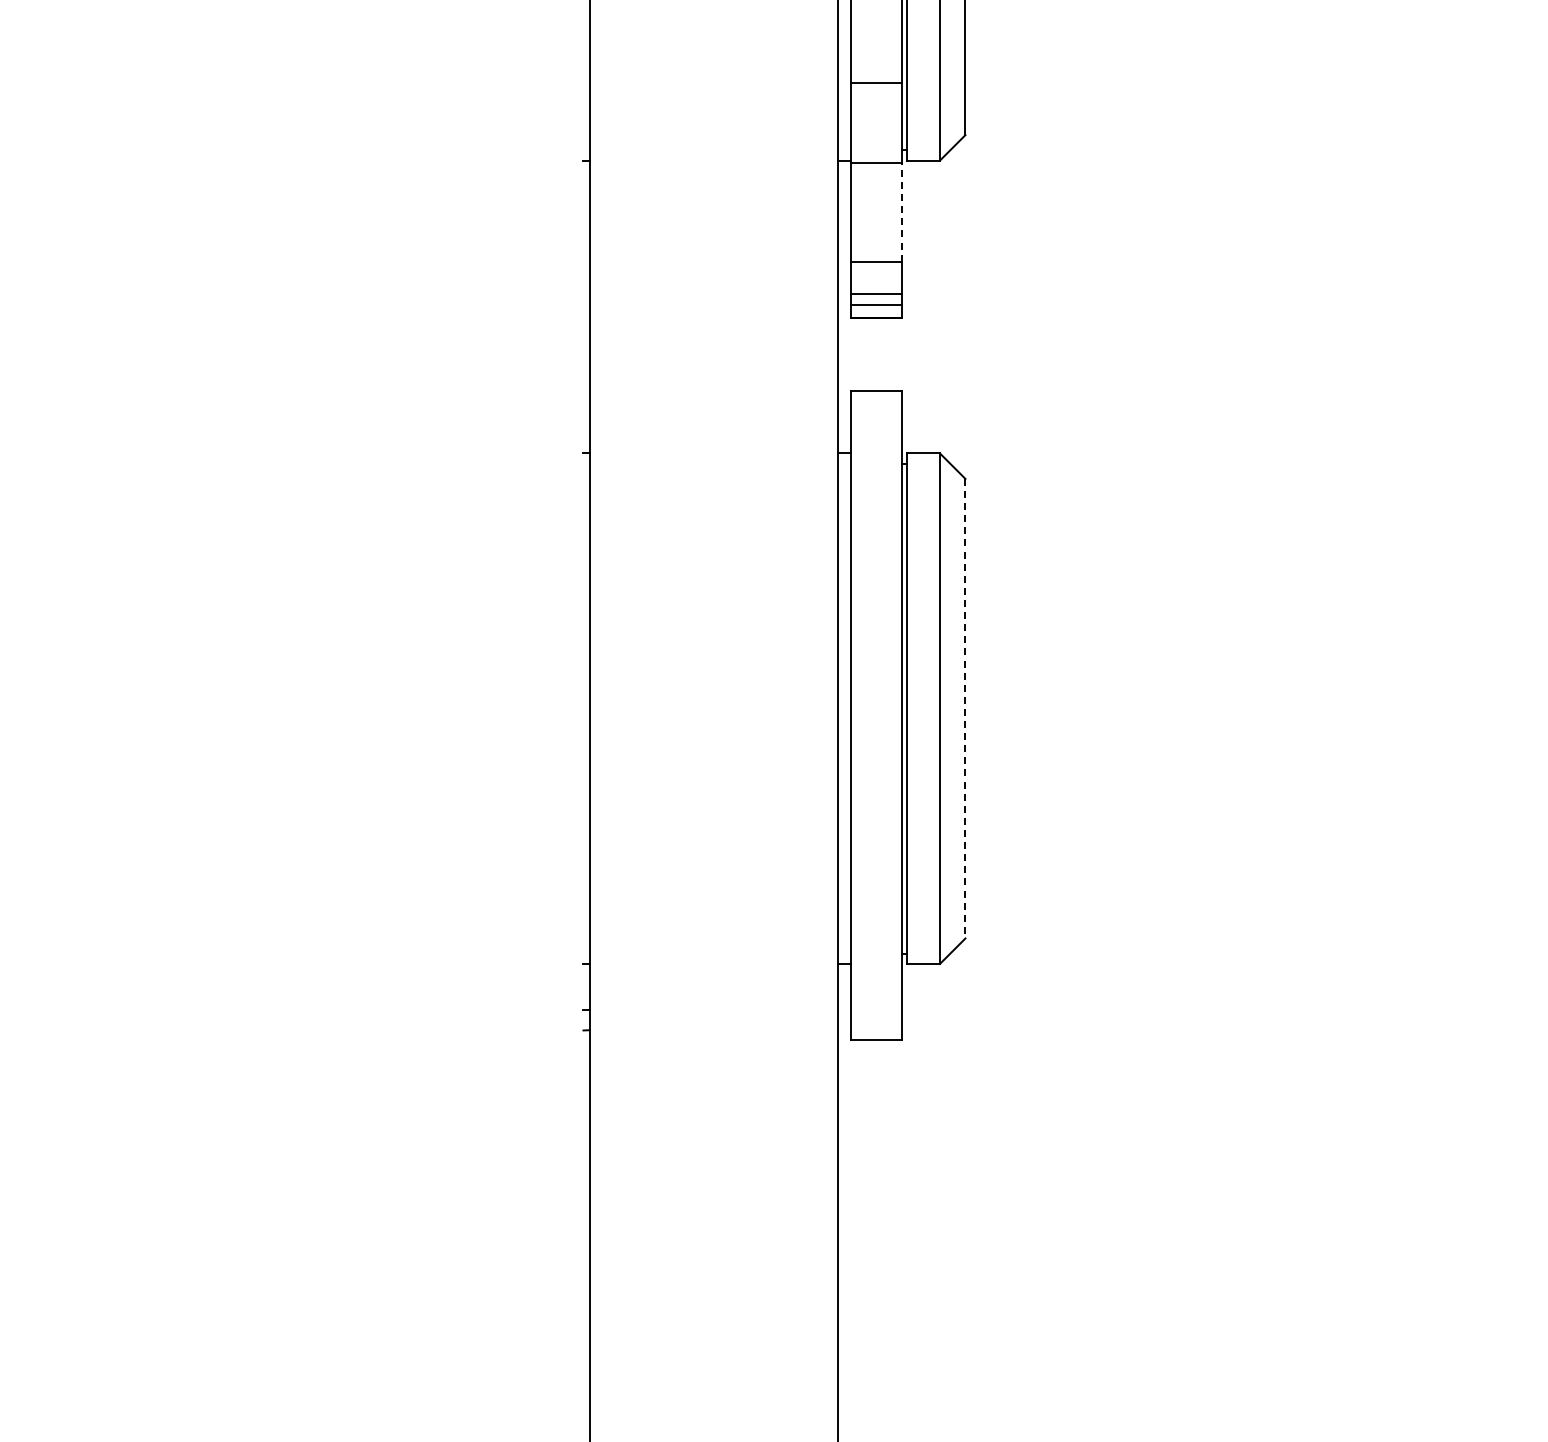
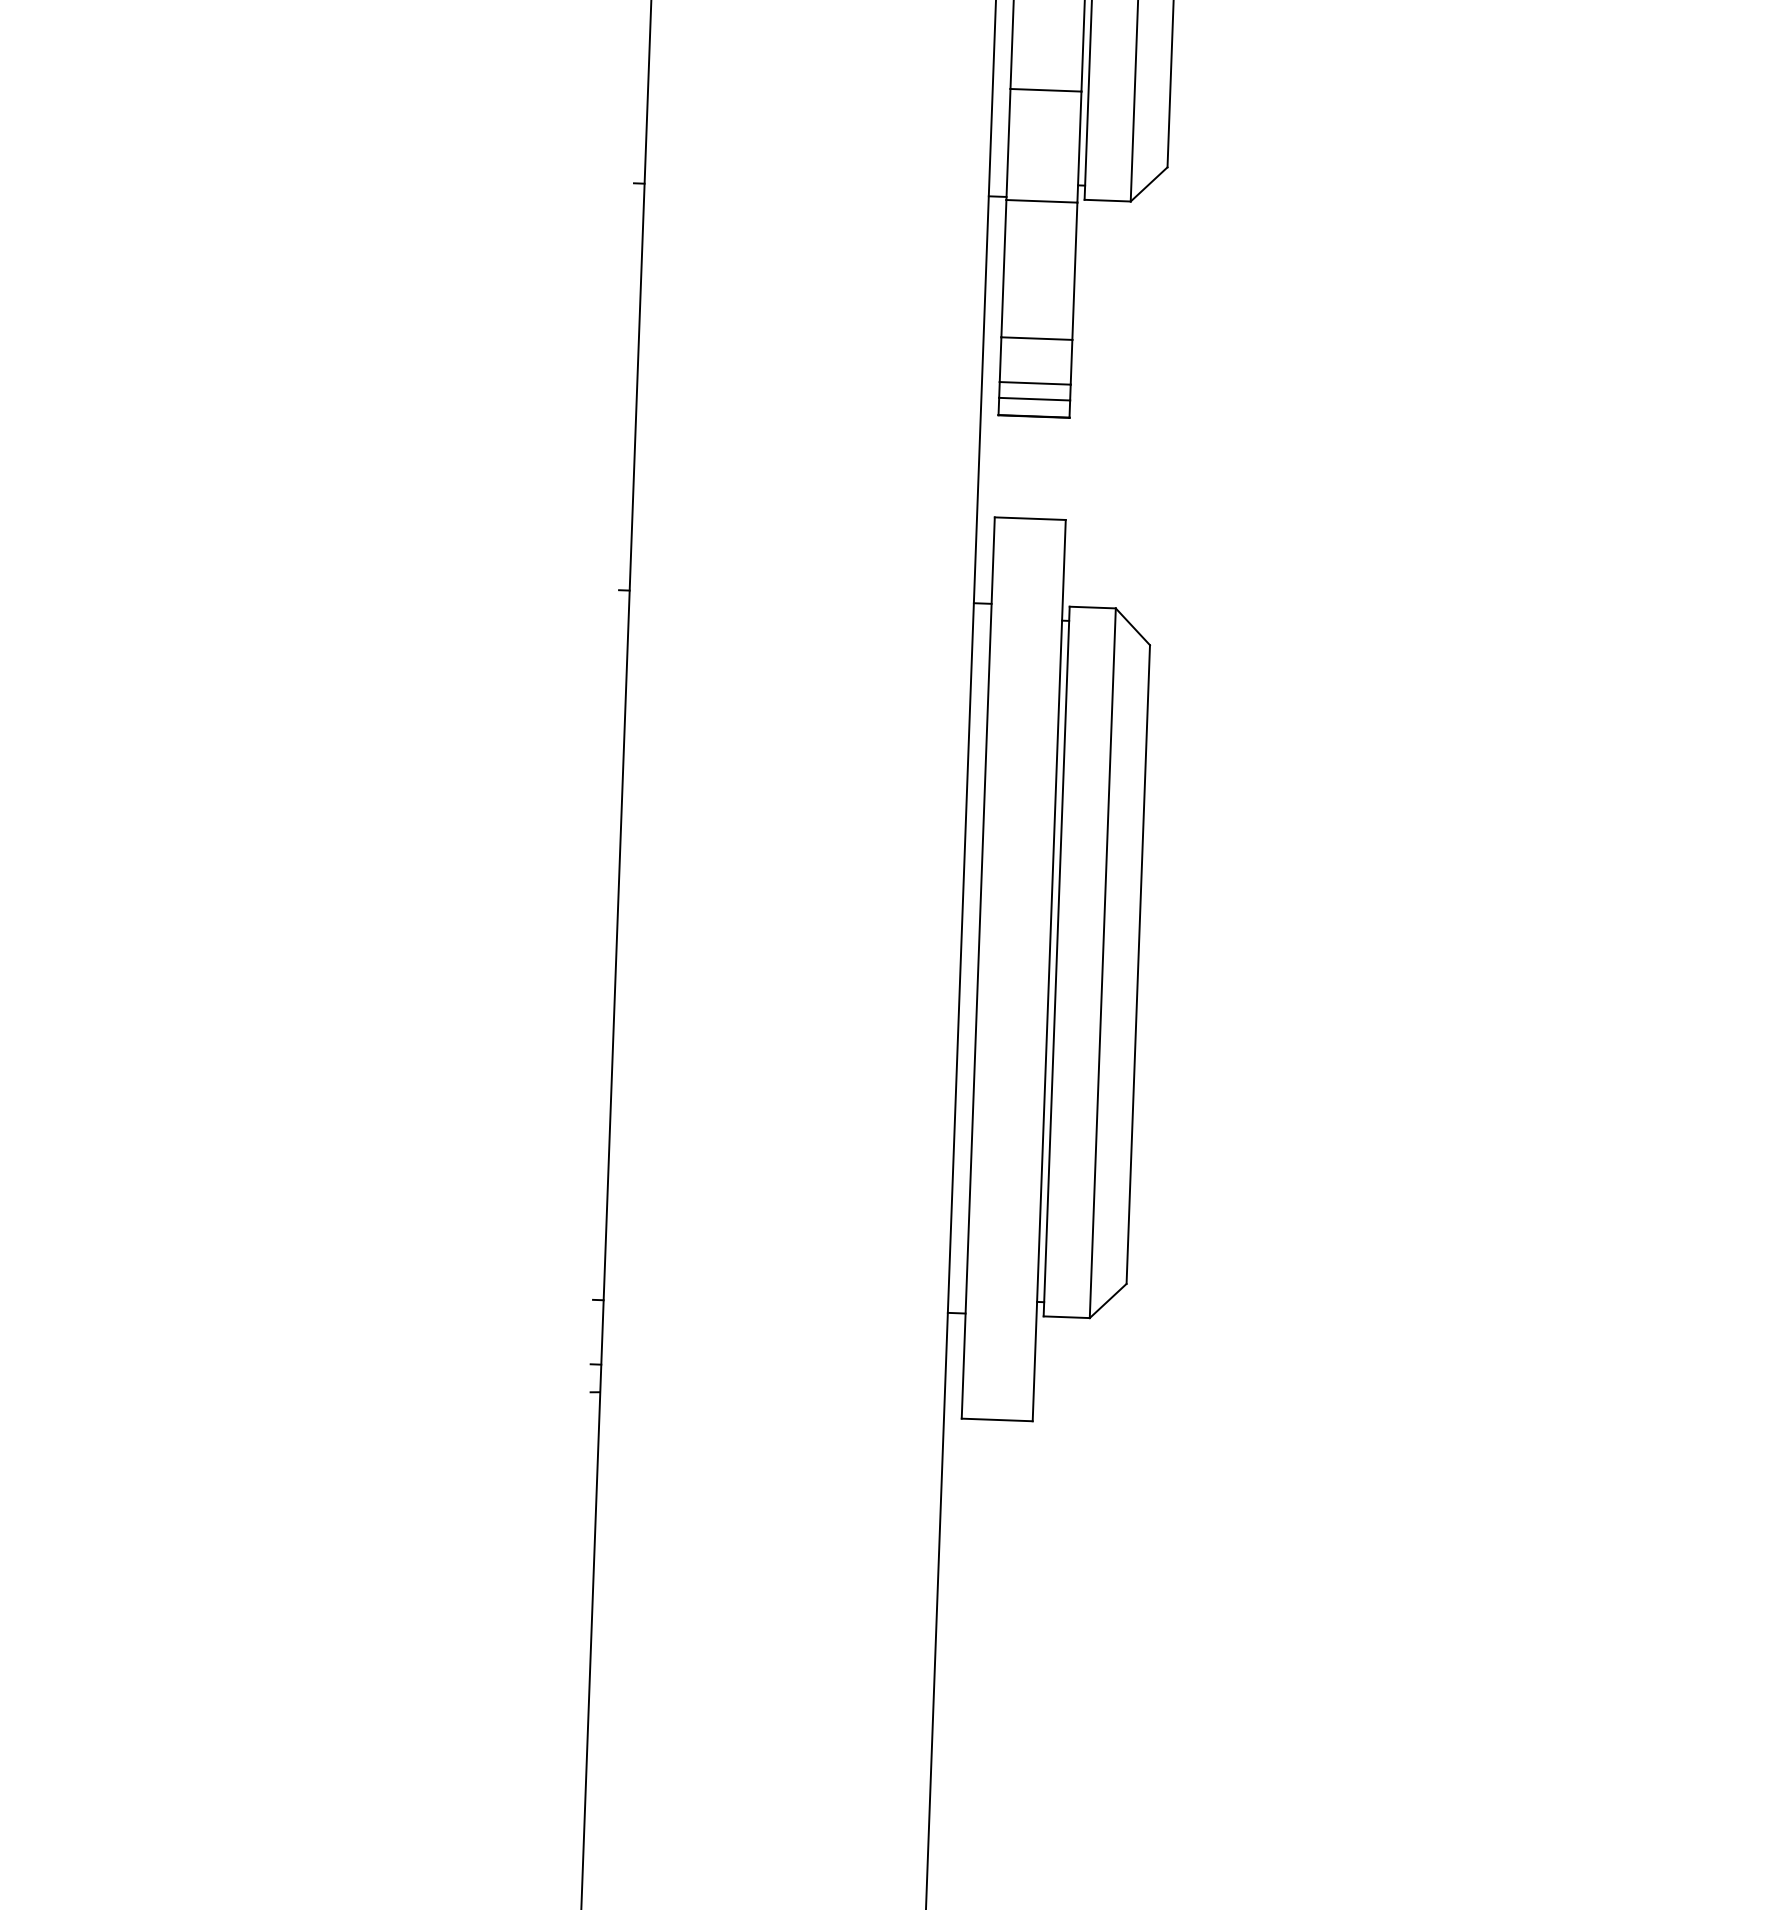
line: (901, 211) -> (1074, 270), dashed -> solid
line: (965, 708) -> (1138, 964), dashed -> solid

